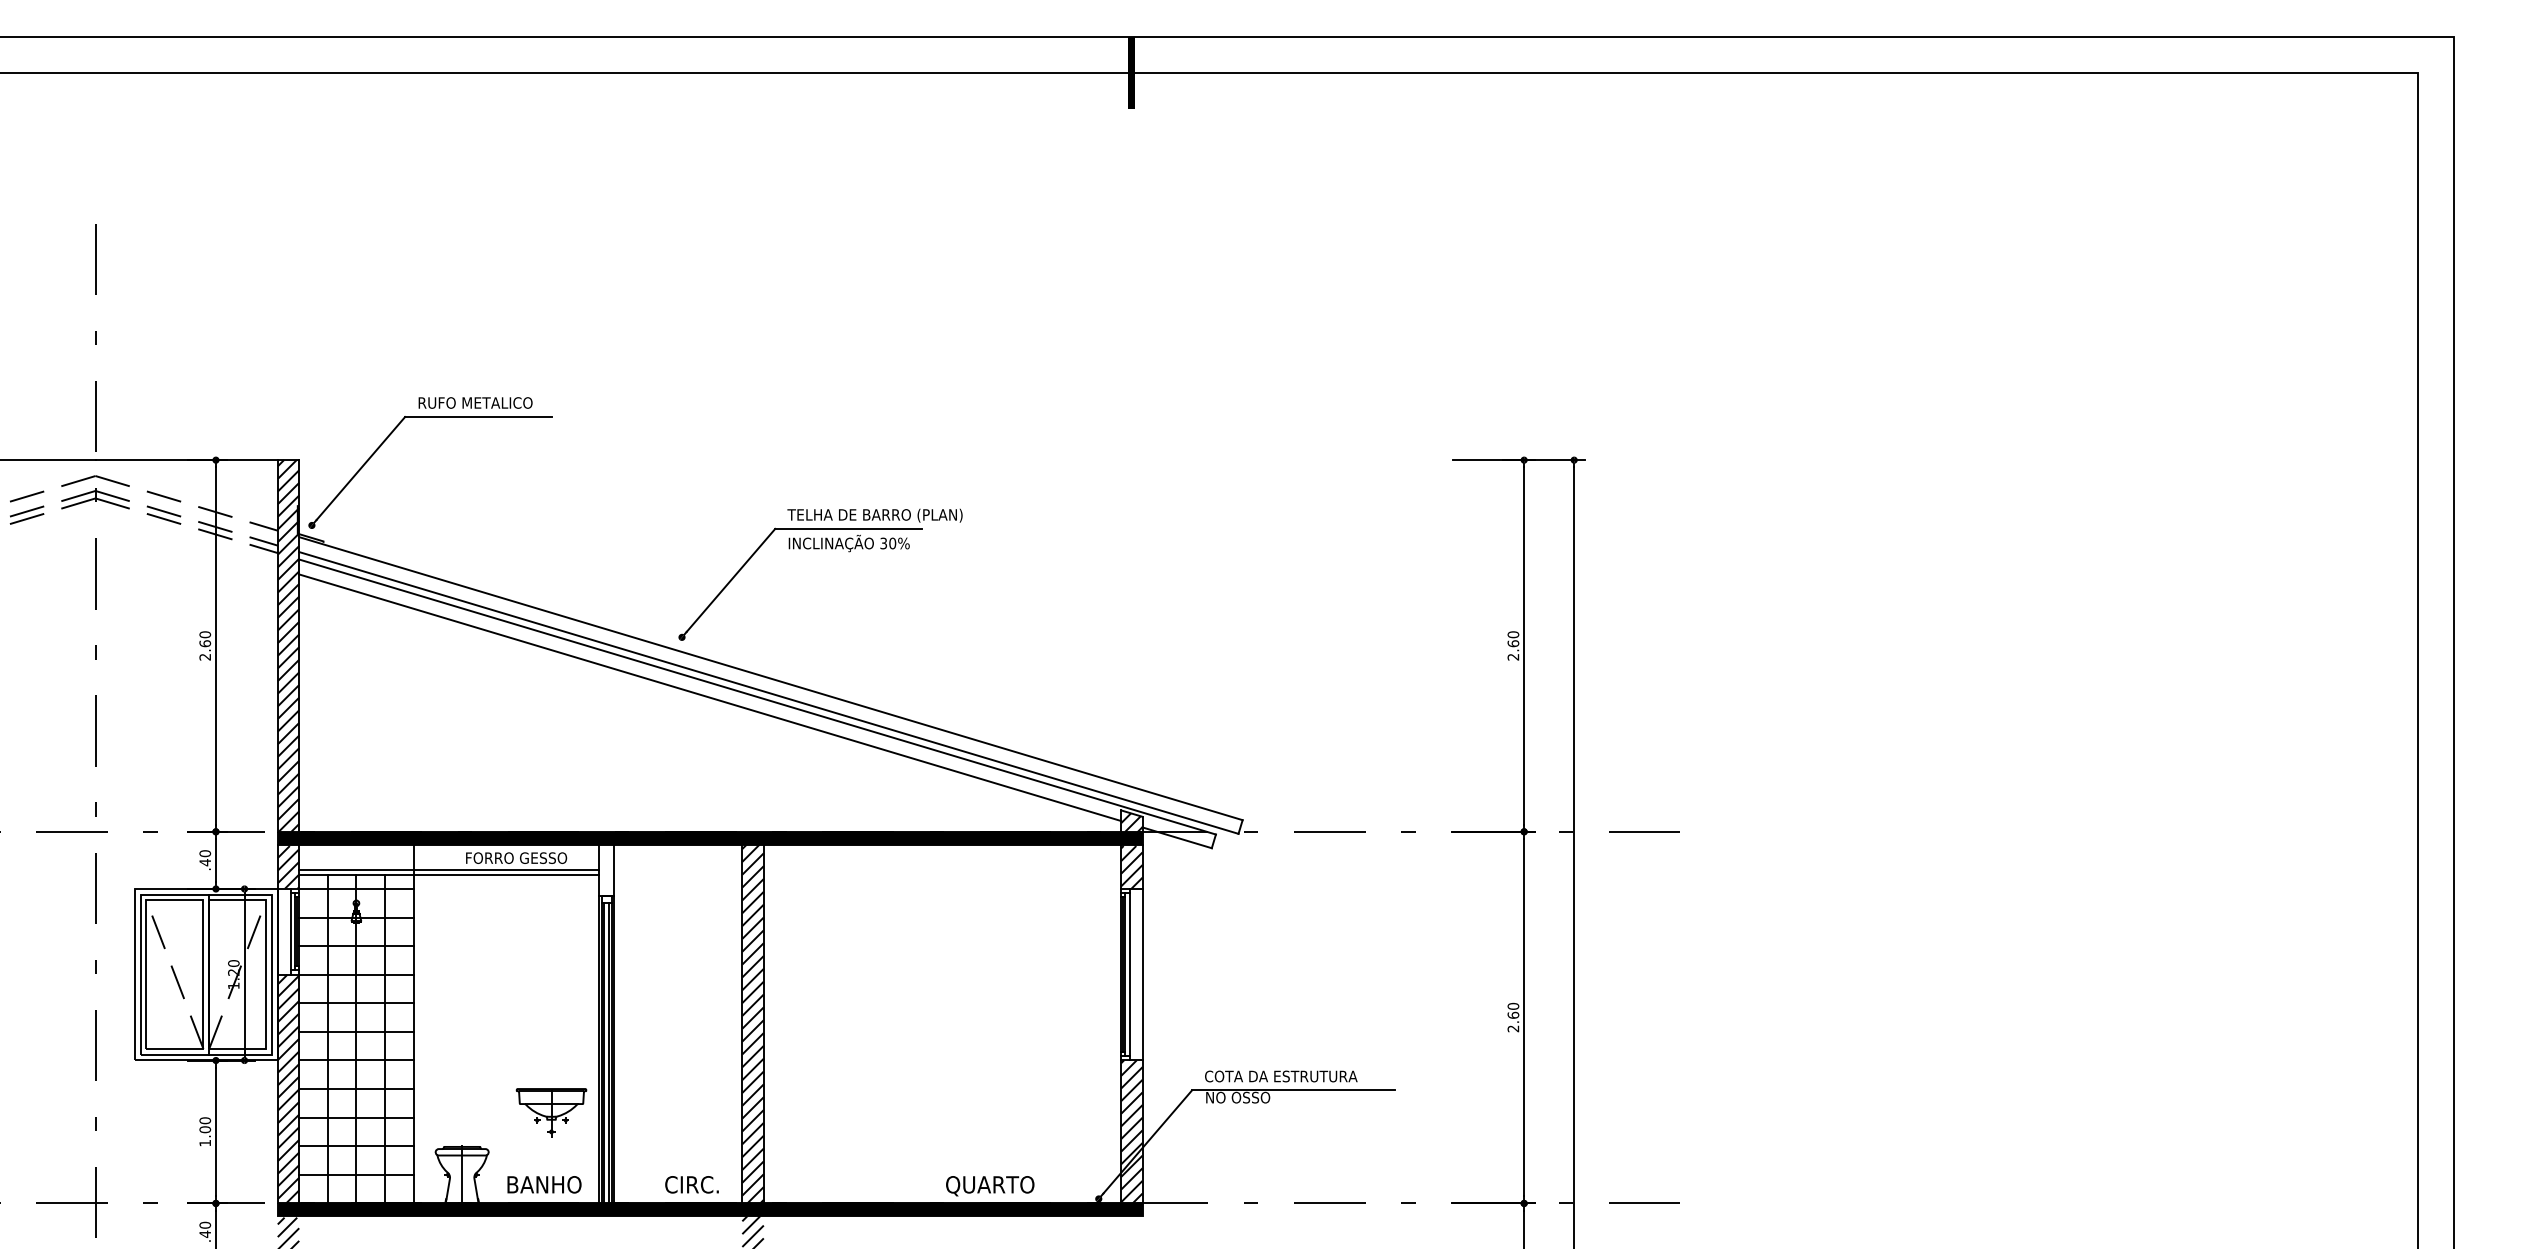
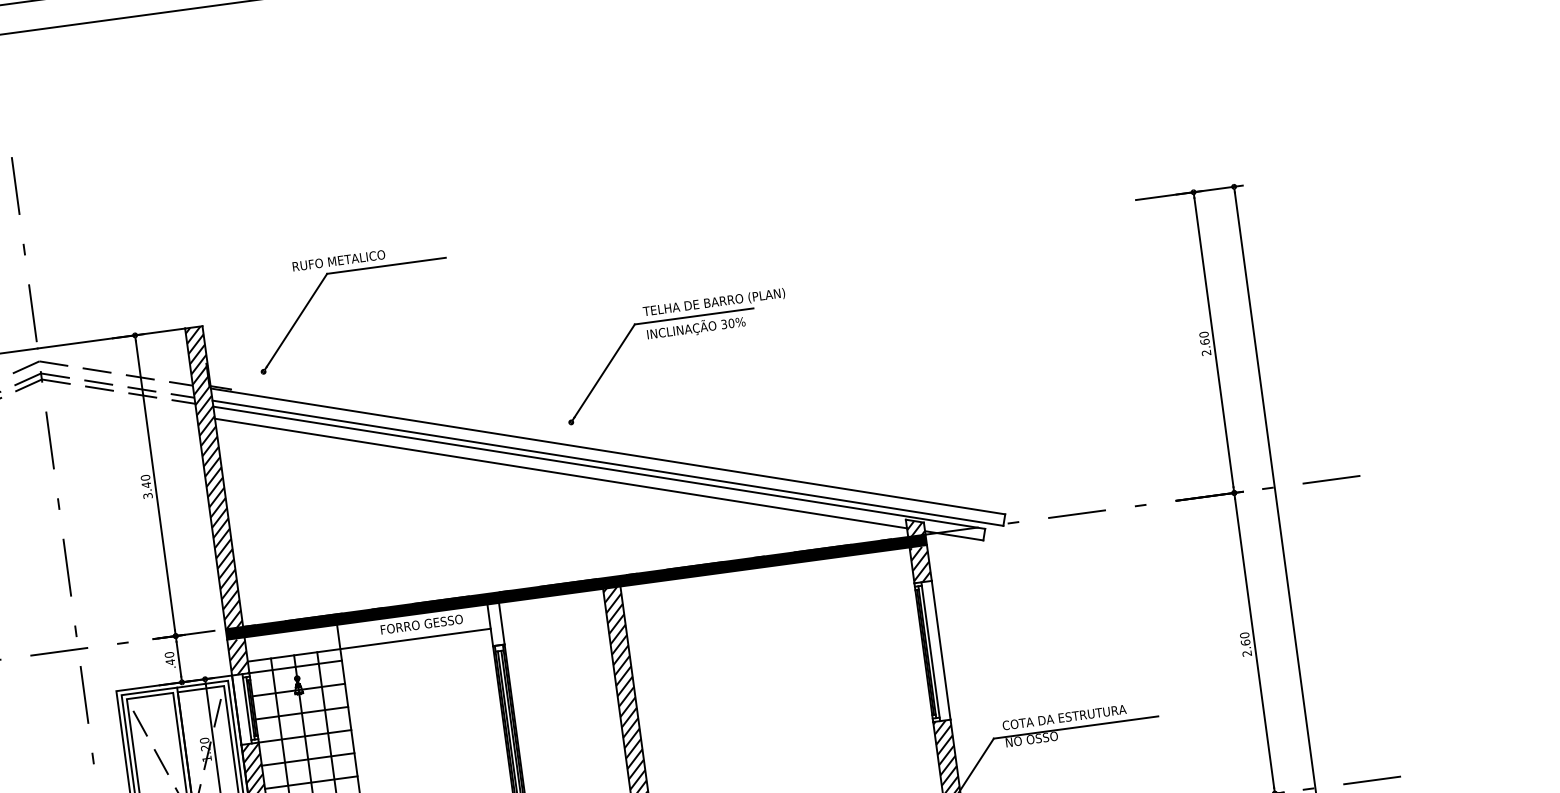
part: (387, 439) -> (315, 293), moved
part: (819, 549) -> (672, 336), moved
text: (205, 650) -> (147, 490), 2.60 -> 3.40
line: (449, 870) -> (368, 641), removed

